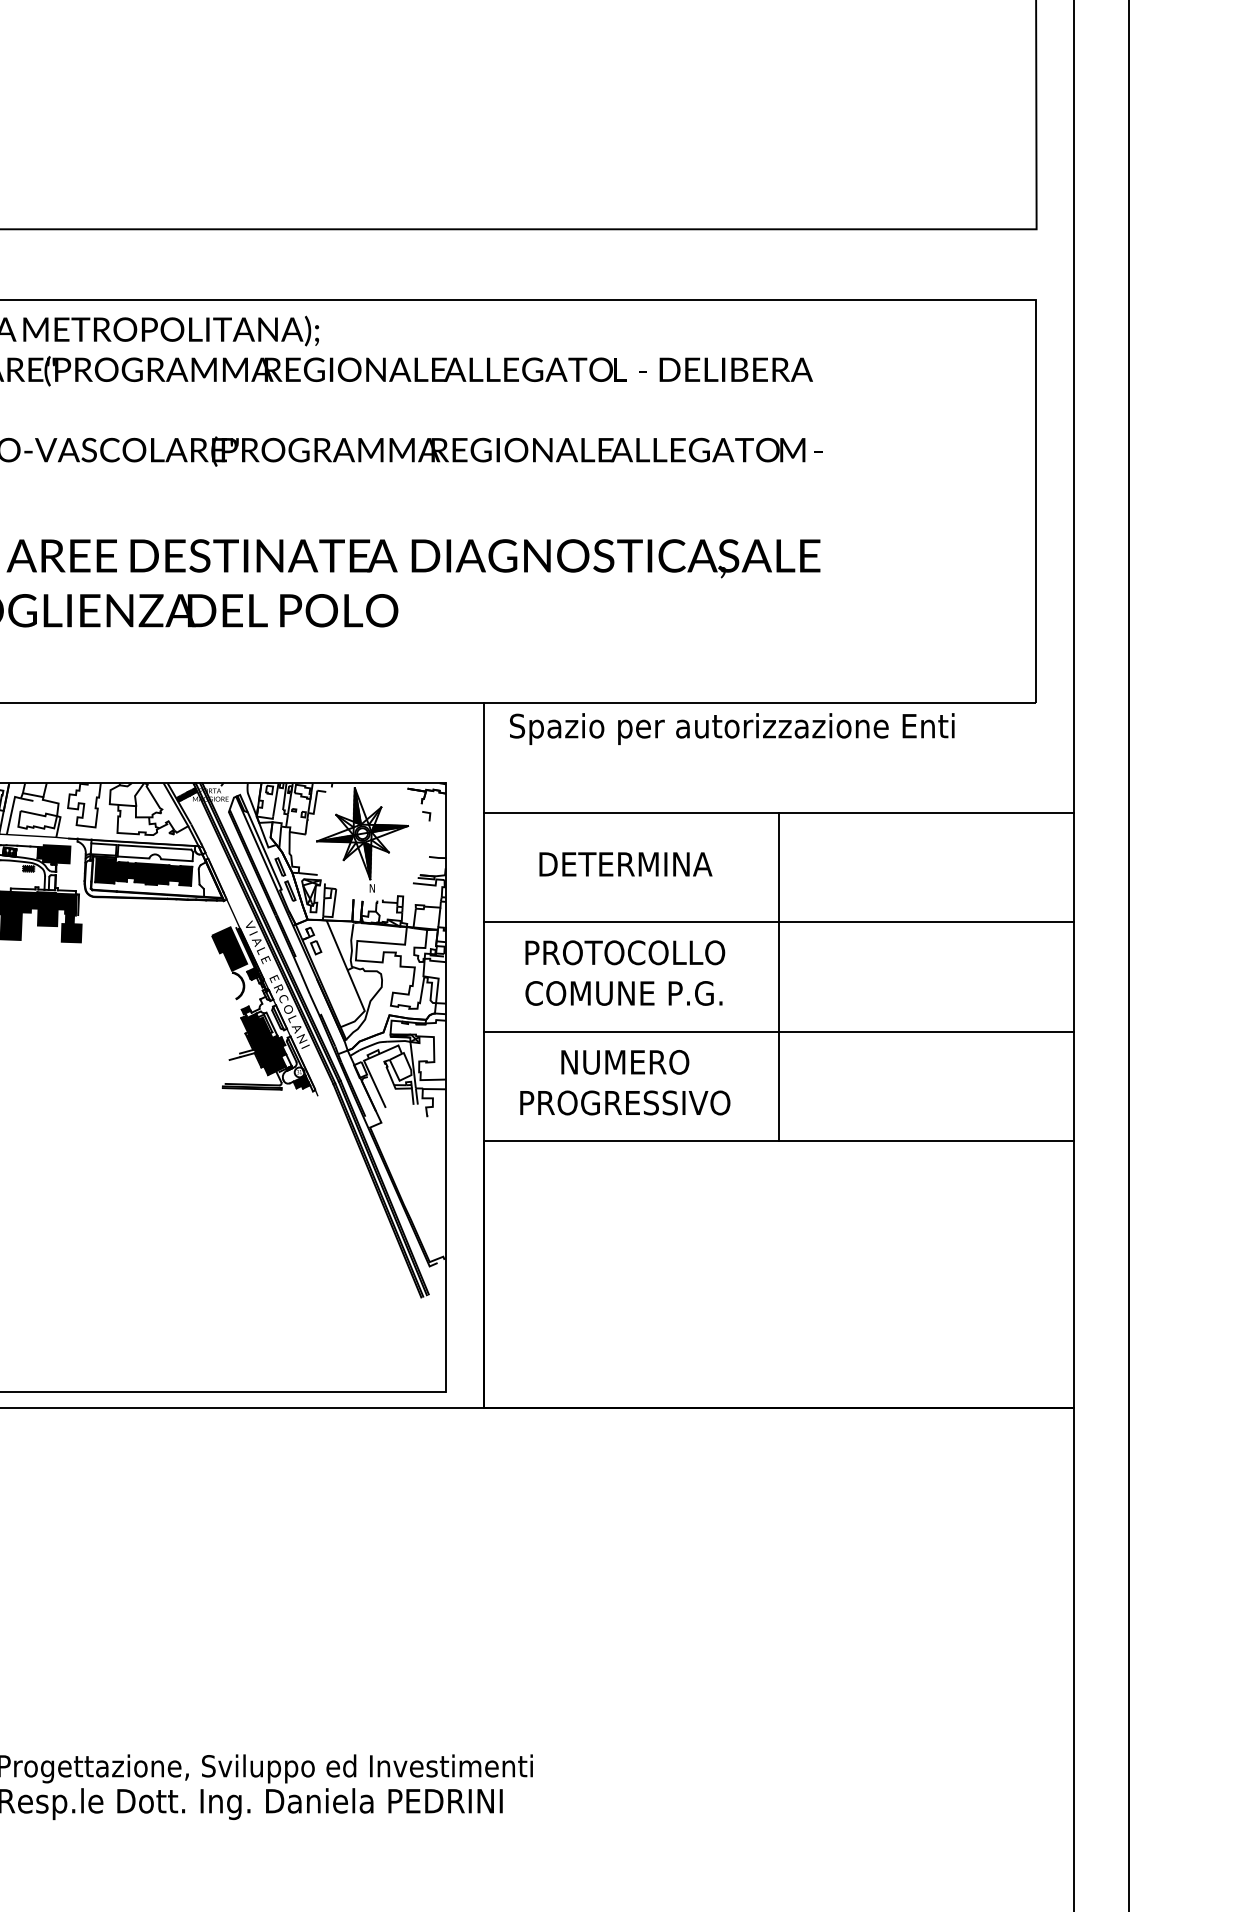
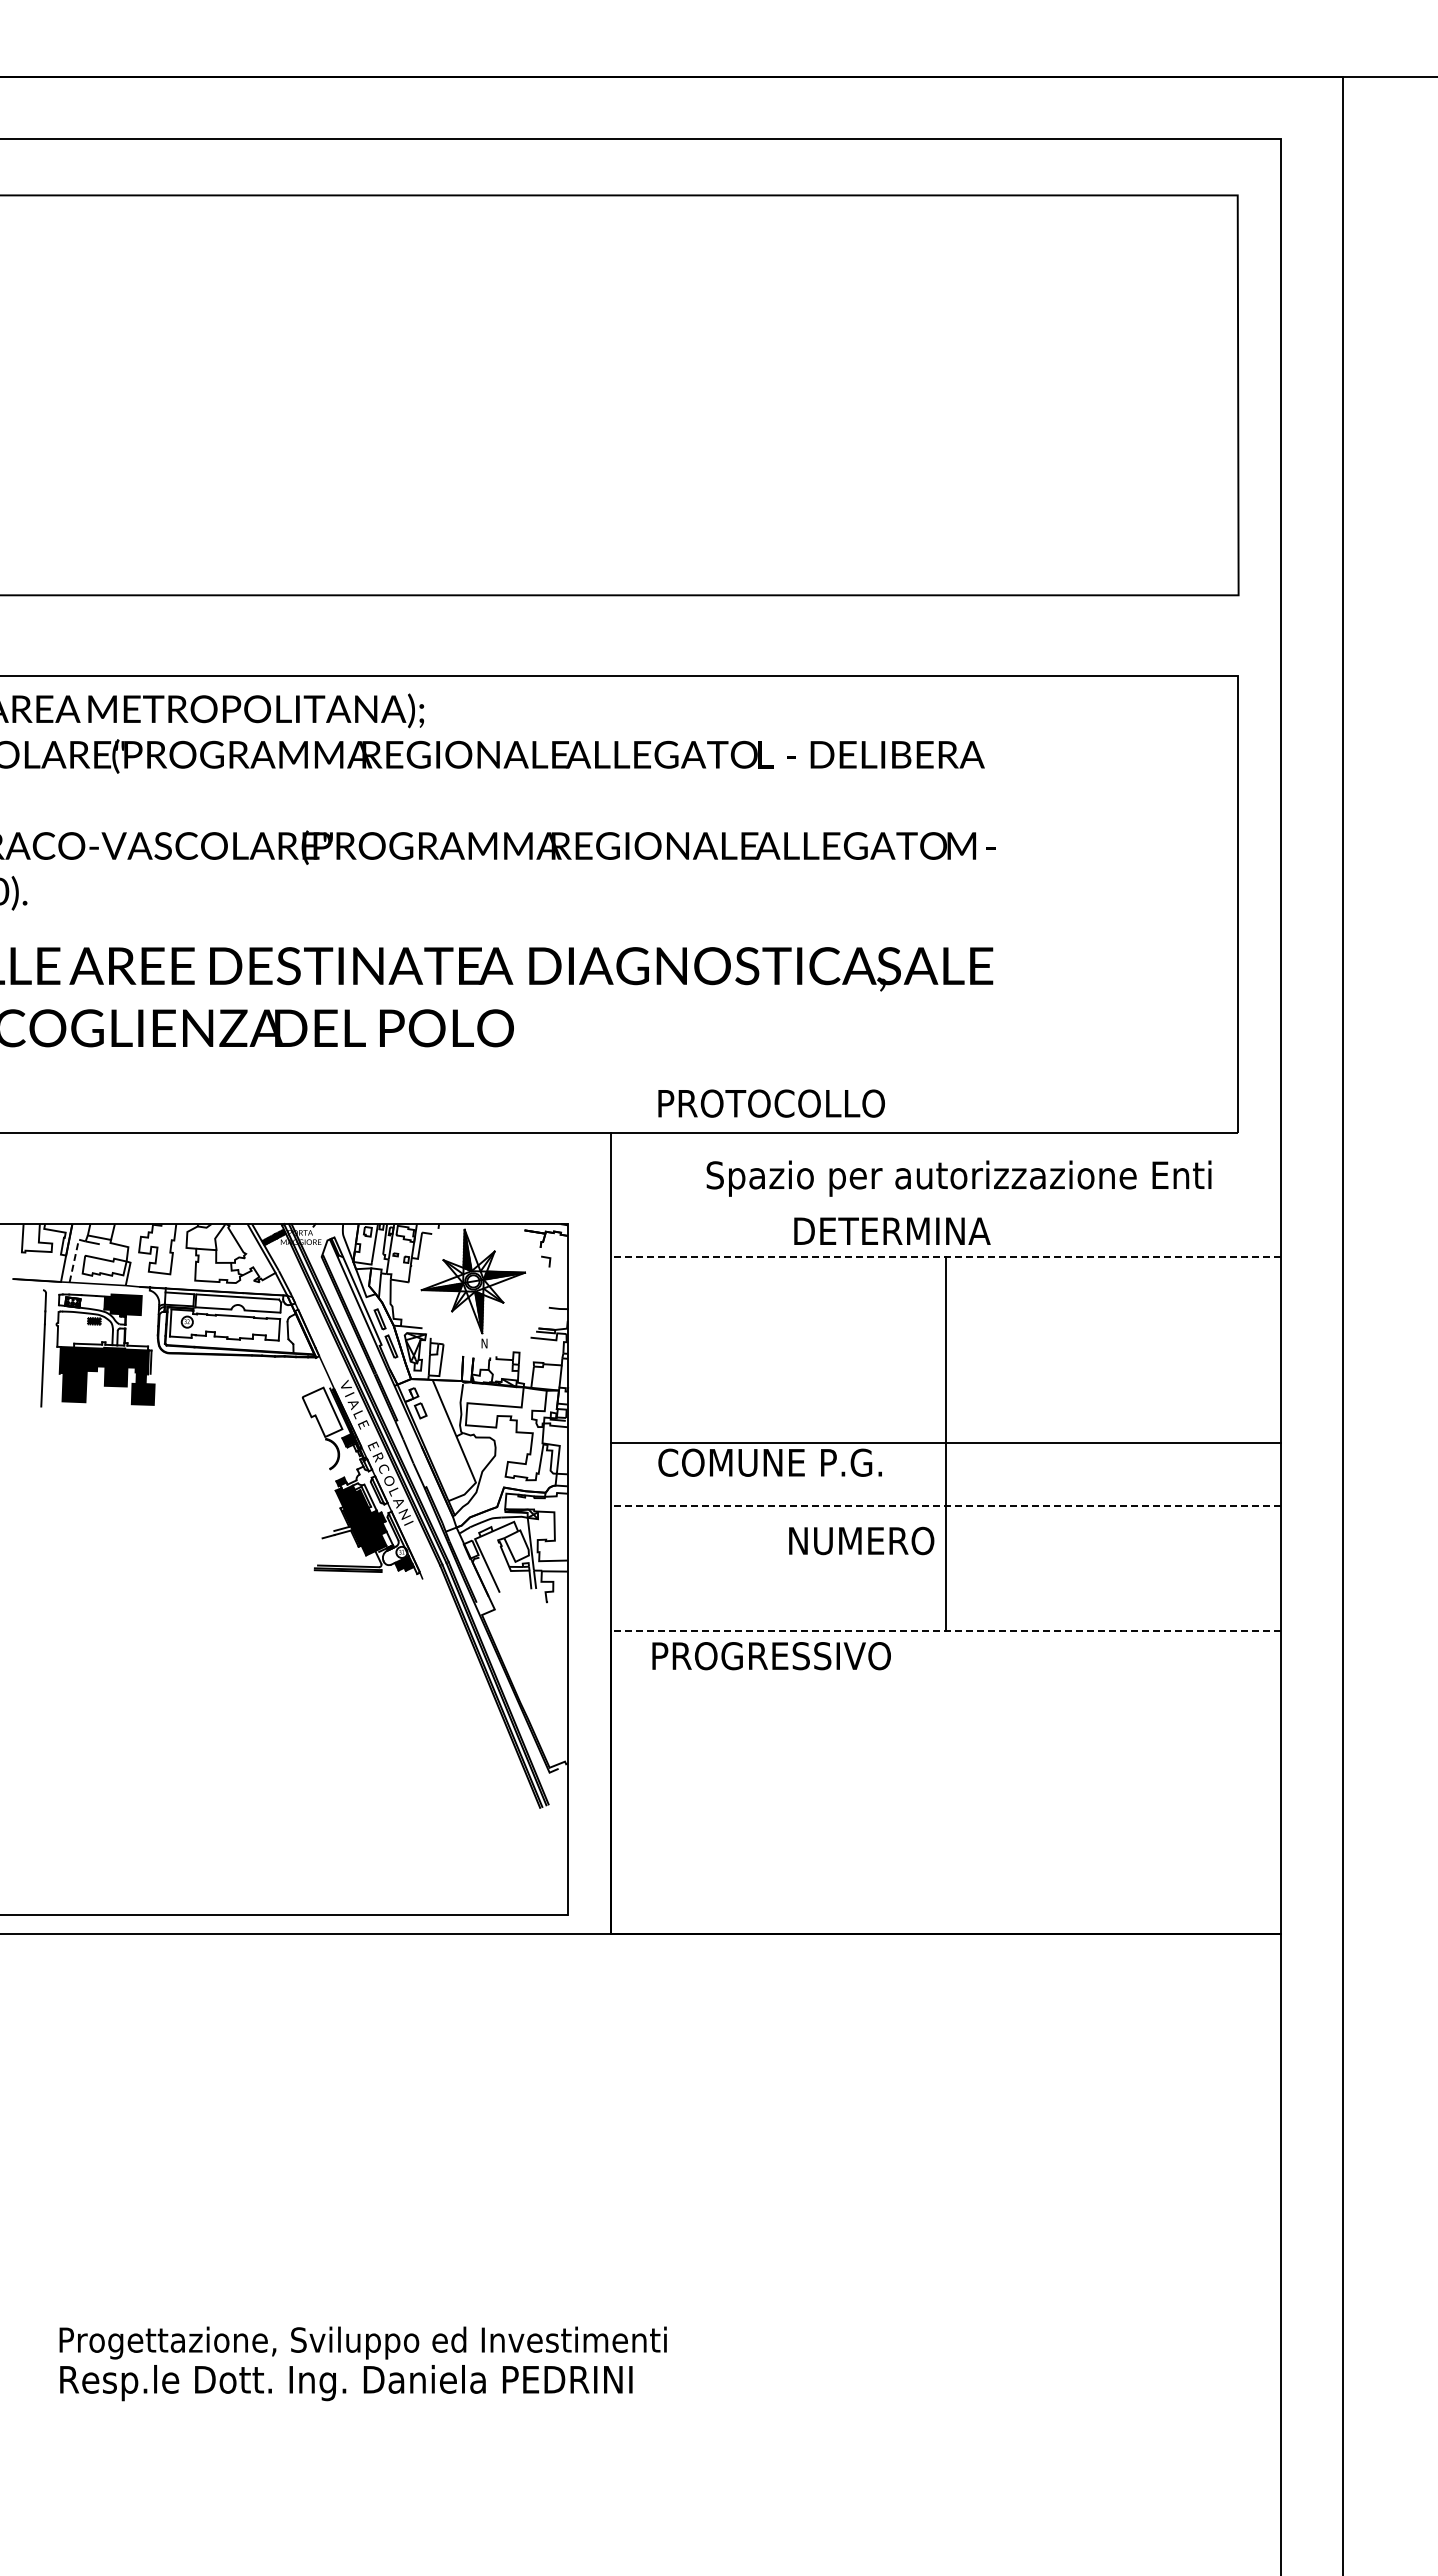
text: (731, 728) -> (958, 1178), moved
line: (12, 812) -> (75, 1257), solid -> dashed
line: (779, 812) -> (946, 1257), solid -> dashed
text: (626, 863) -> (892, 1230), moved
fill: (143, 871) -> (224, 1324), removed
line: (779, 921) -> (946, 1442), moved
fill: (229, 948) -> (322, 1411), removed
text: (625, 952) -> (771, 1103), moved
line: (779, 1031) -> (946, 1506), solid -> dashed
text: (625, 1061) -> (861, 1540), moved
text: (625, 1103) -> (771, 1656), moved
line: (779, 1141) -> (946, 1630), solid -> dashed

